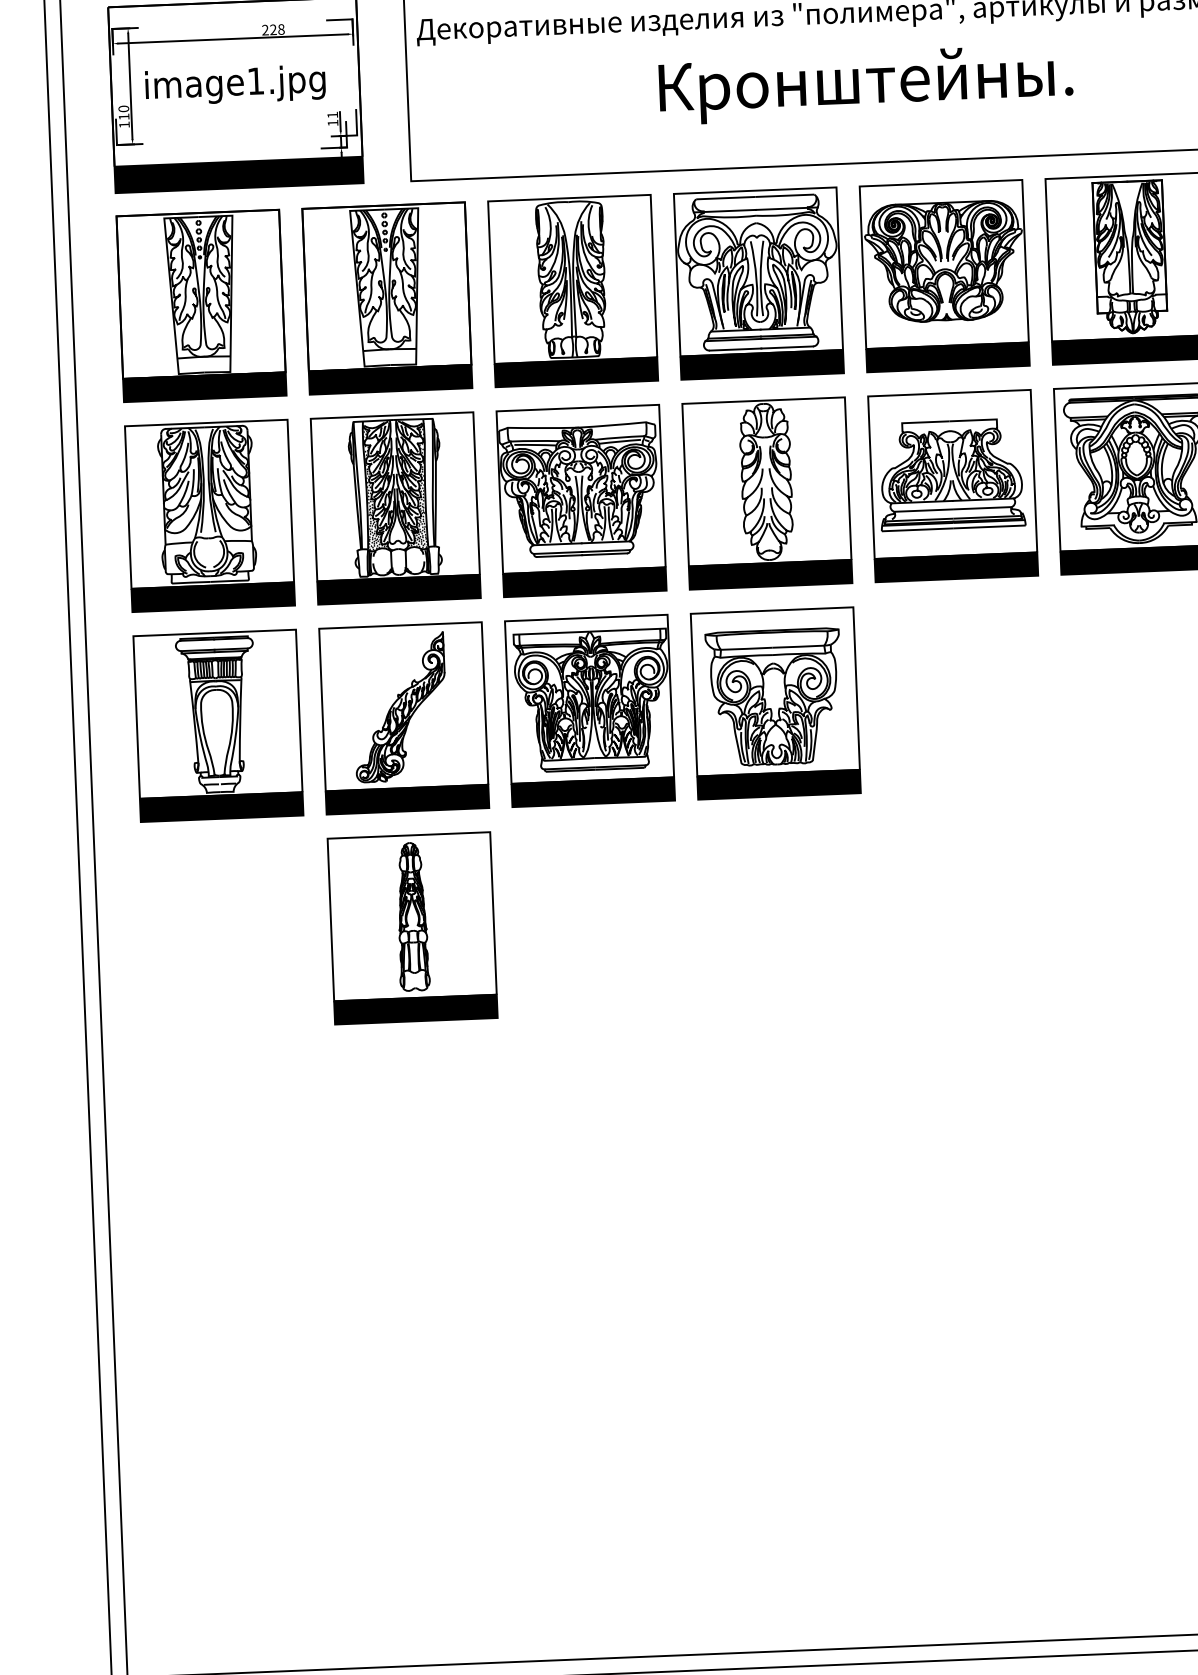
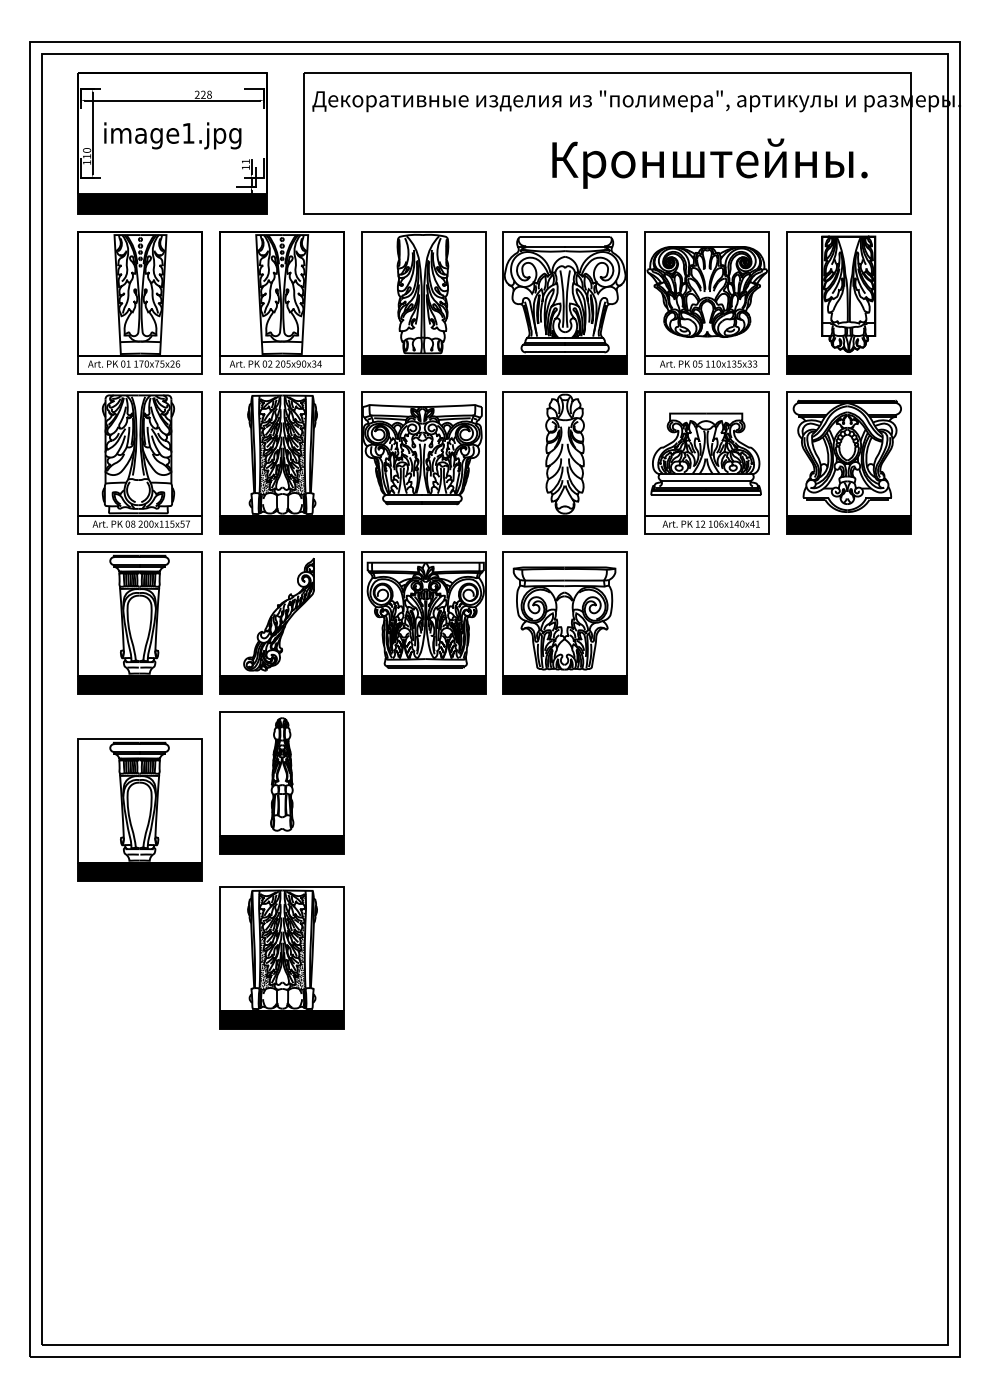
text: (865, 84) -> (709, 163), moved
fill: (947, 356) -> (706, 364), removed
fill: (390, 379) -> (281, 364), removed
fill: (205, 386) -> (140, 364), removed
fill: (955, 566) -> (706, 524), removed
fill: (213, 596) -> (140, 524), removed
part: (227, 970) -> (139, 809), added
part: (421, 1156) -> (281, 957), added

